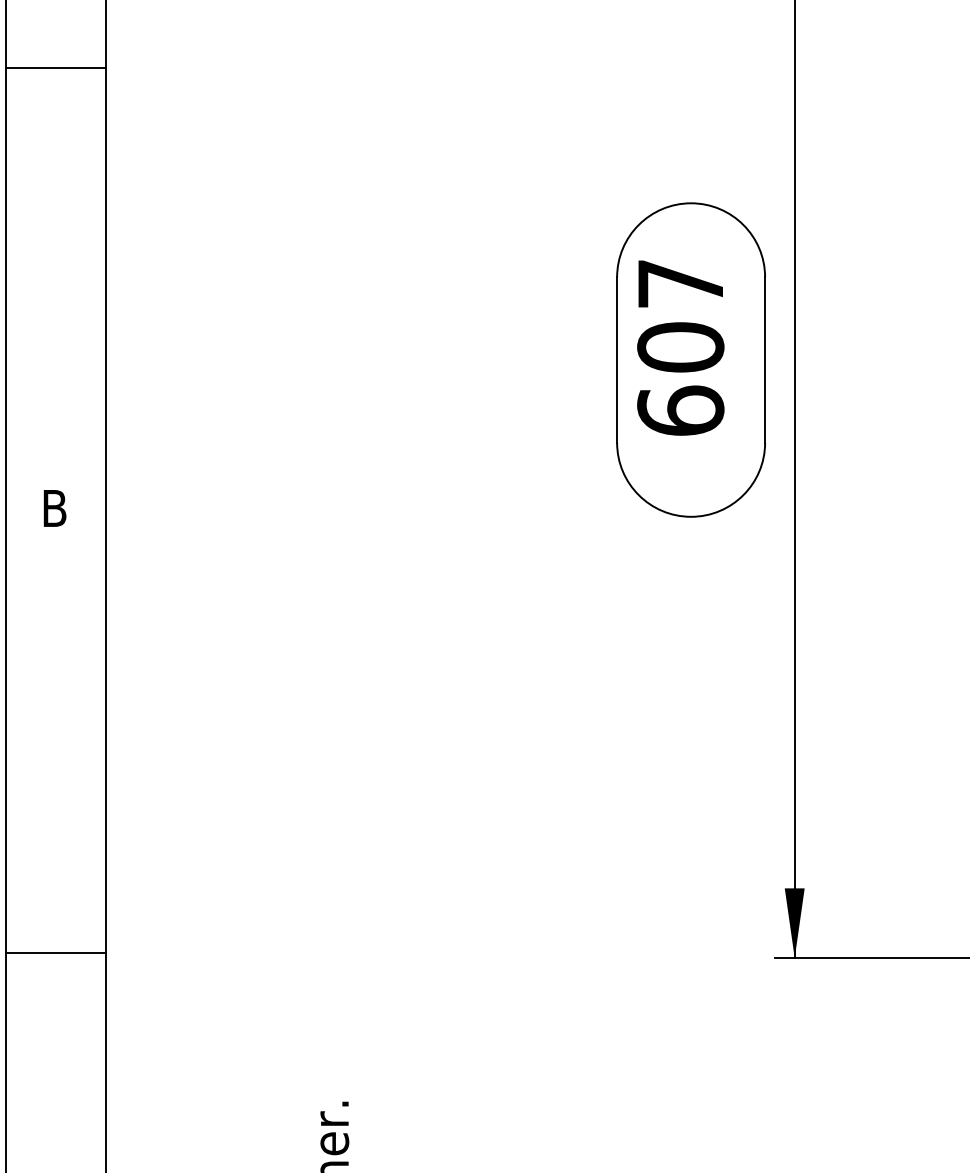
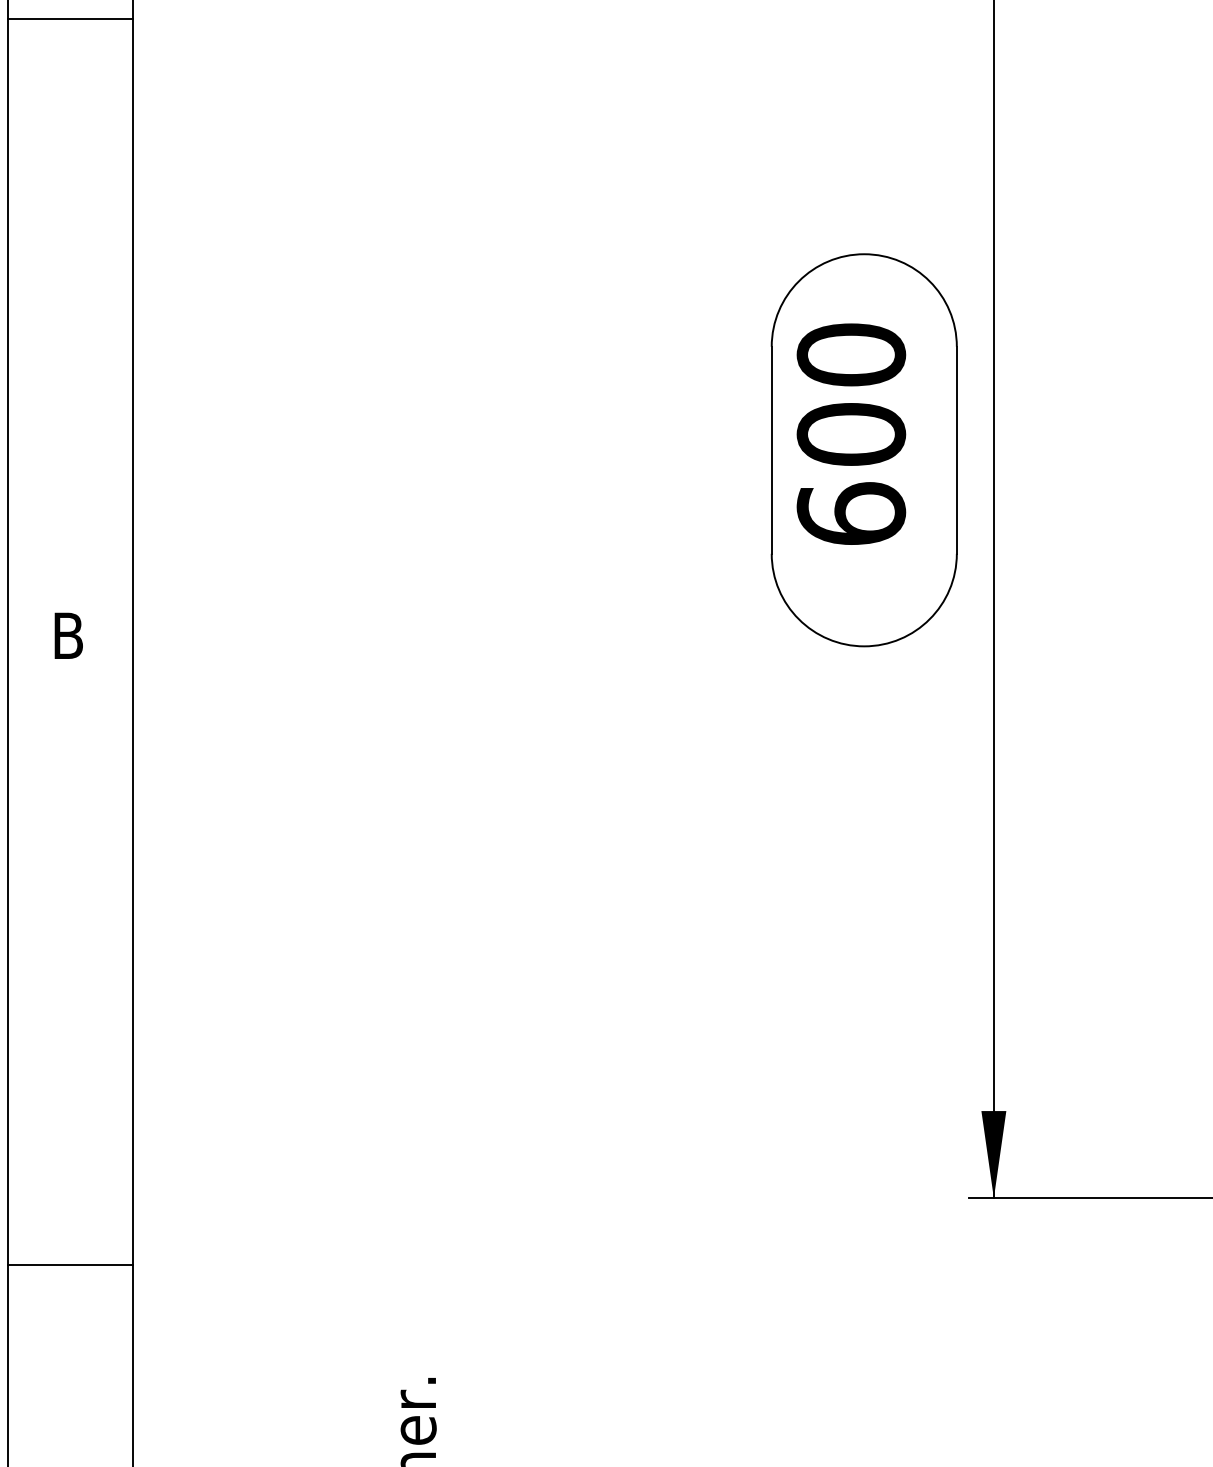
line: (56, 67) -> (70, 18), moved
text: (680, 283) -> (851, 354), 607 -> 600
line: (56, 952) -> (70, 1265), moved

